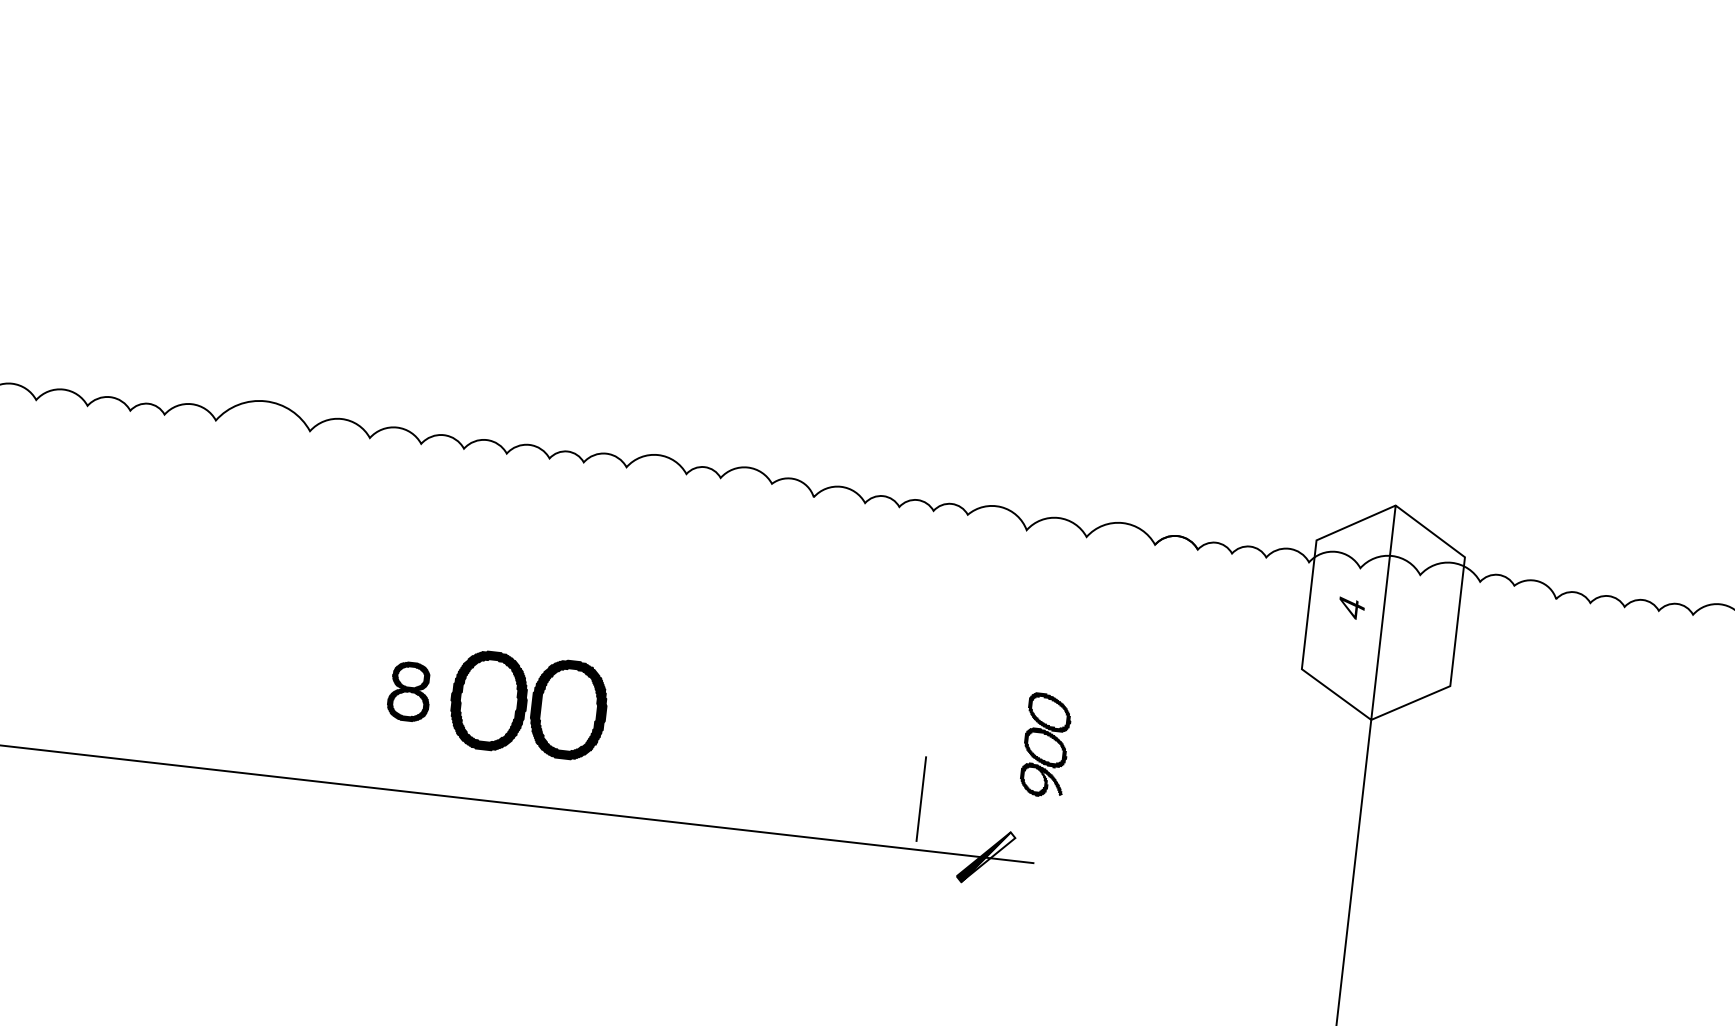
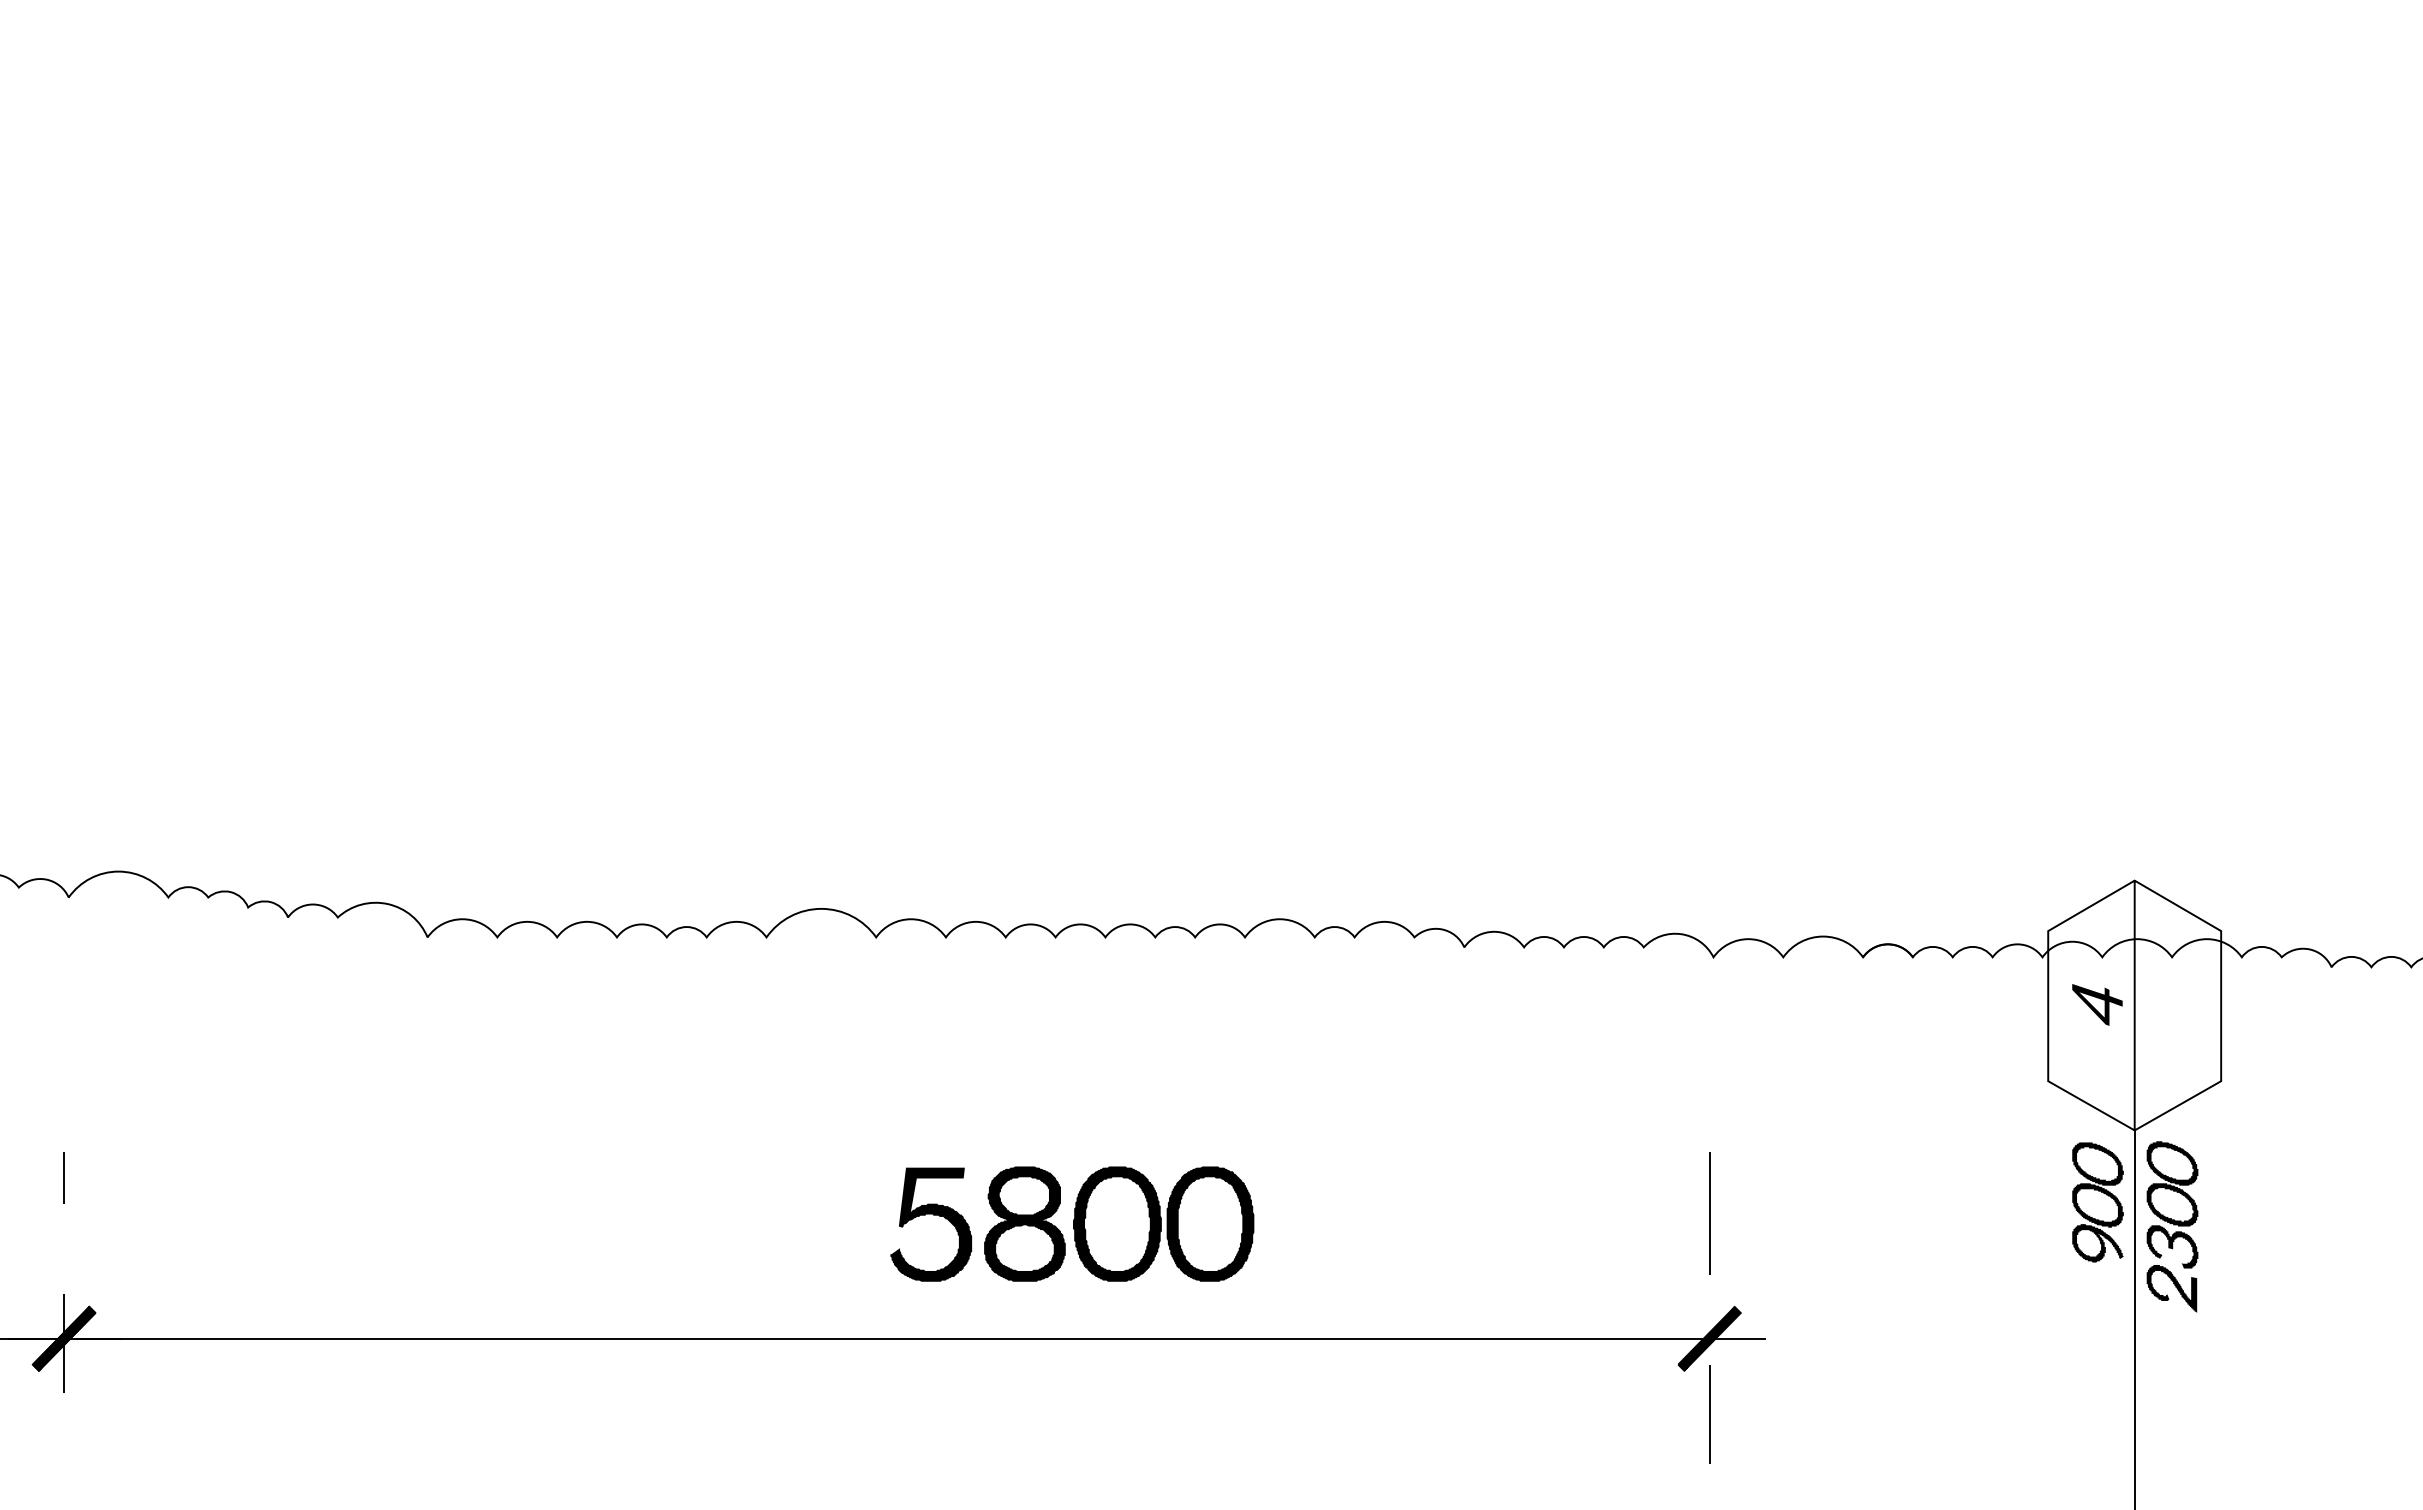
part: (1351, 608) -> (2097, 1004), size x1.67
part: (332, 675) -> (933, 1215), added
part: (409, 691) -> (1024, 1223), size x1.67
part: (1045, 745) -> (2097, 1202), moved
line: (998, 749) -> (1709, 1213), added
line: (921, 799) -> (1709, 1414), moved
part: (1394, 806) -> (2172, 1226), added
fill: (988, 857) -> (1712, 1338), added

